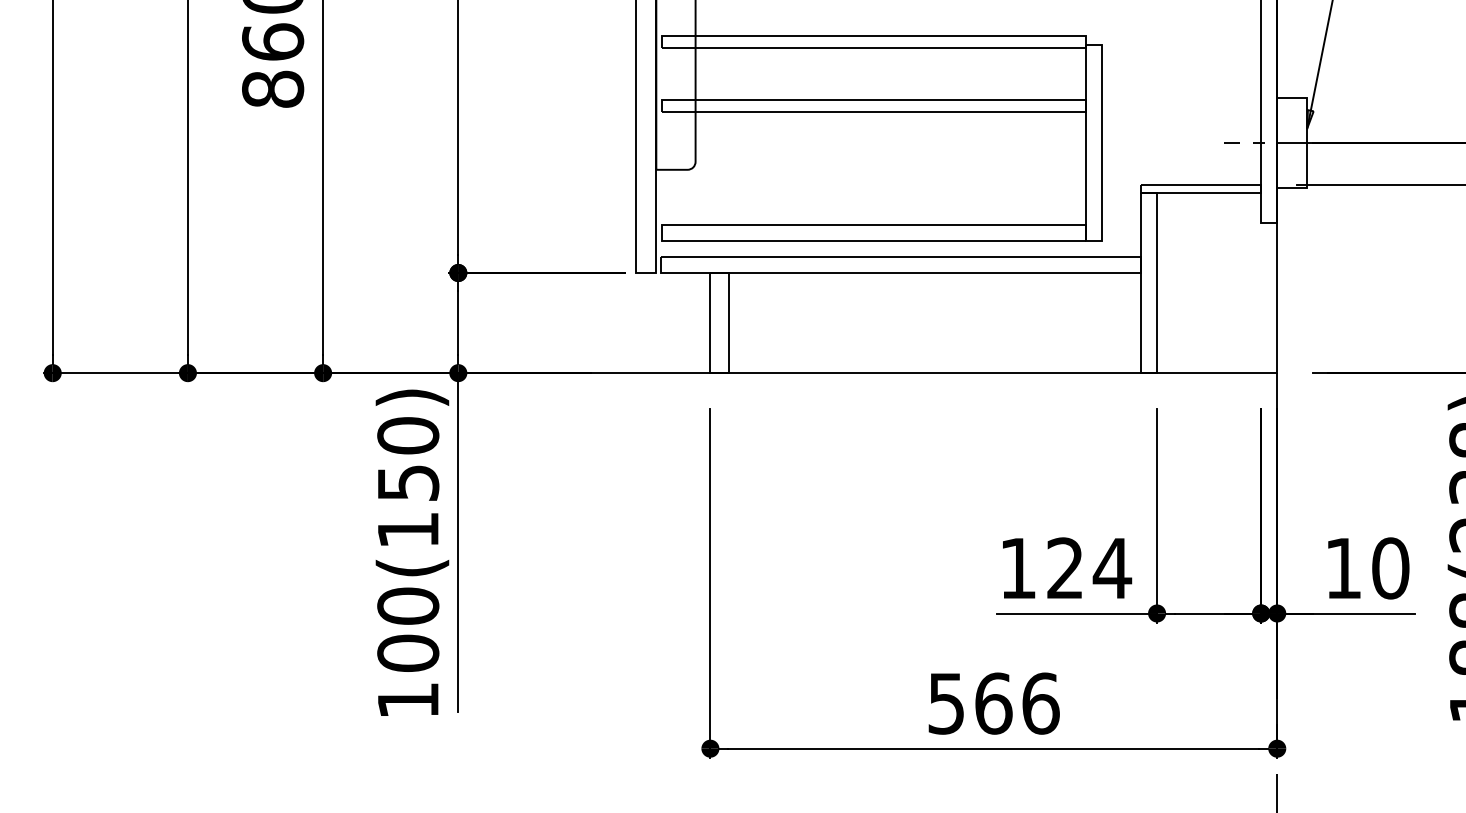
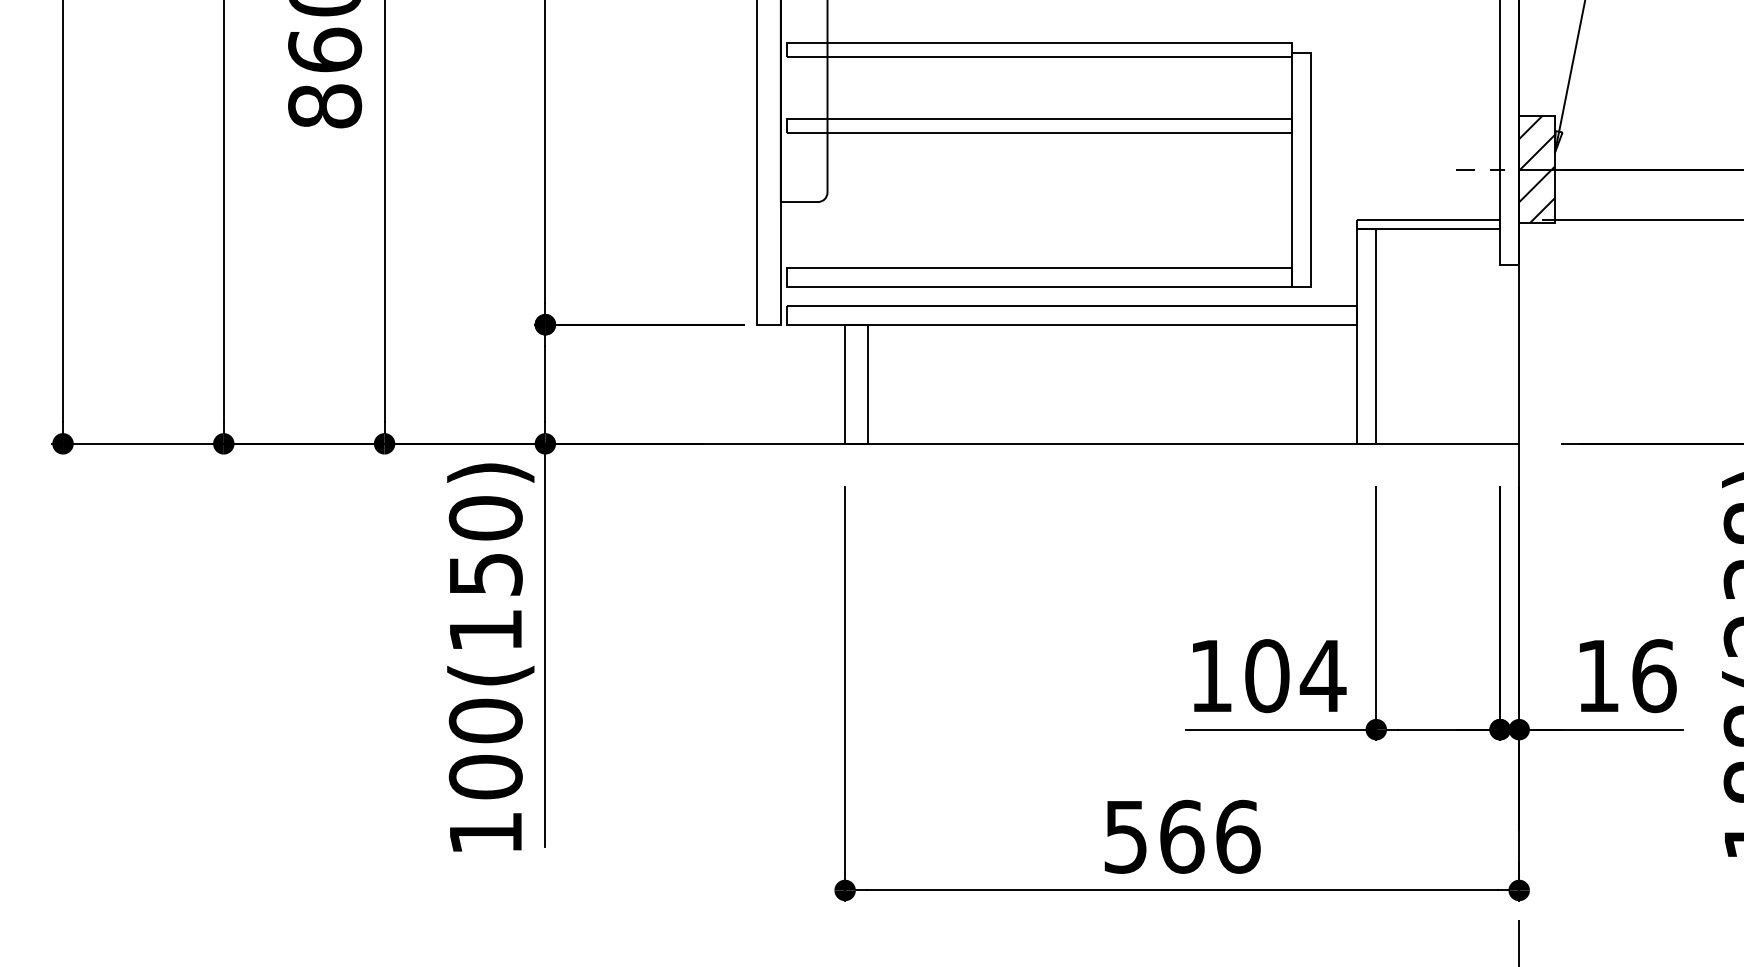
hatch: (1291, 142) -> (1536, 169), added
text: (1391, 567) -> (1654, 675), 10 -> 16
text: (1065, 568) -> (1267, 676), 124 -> 104

